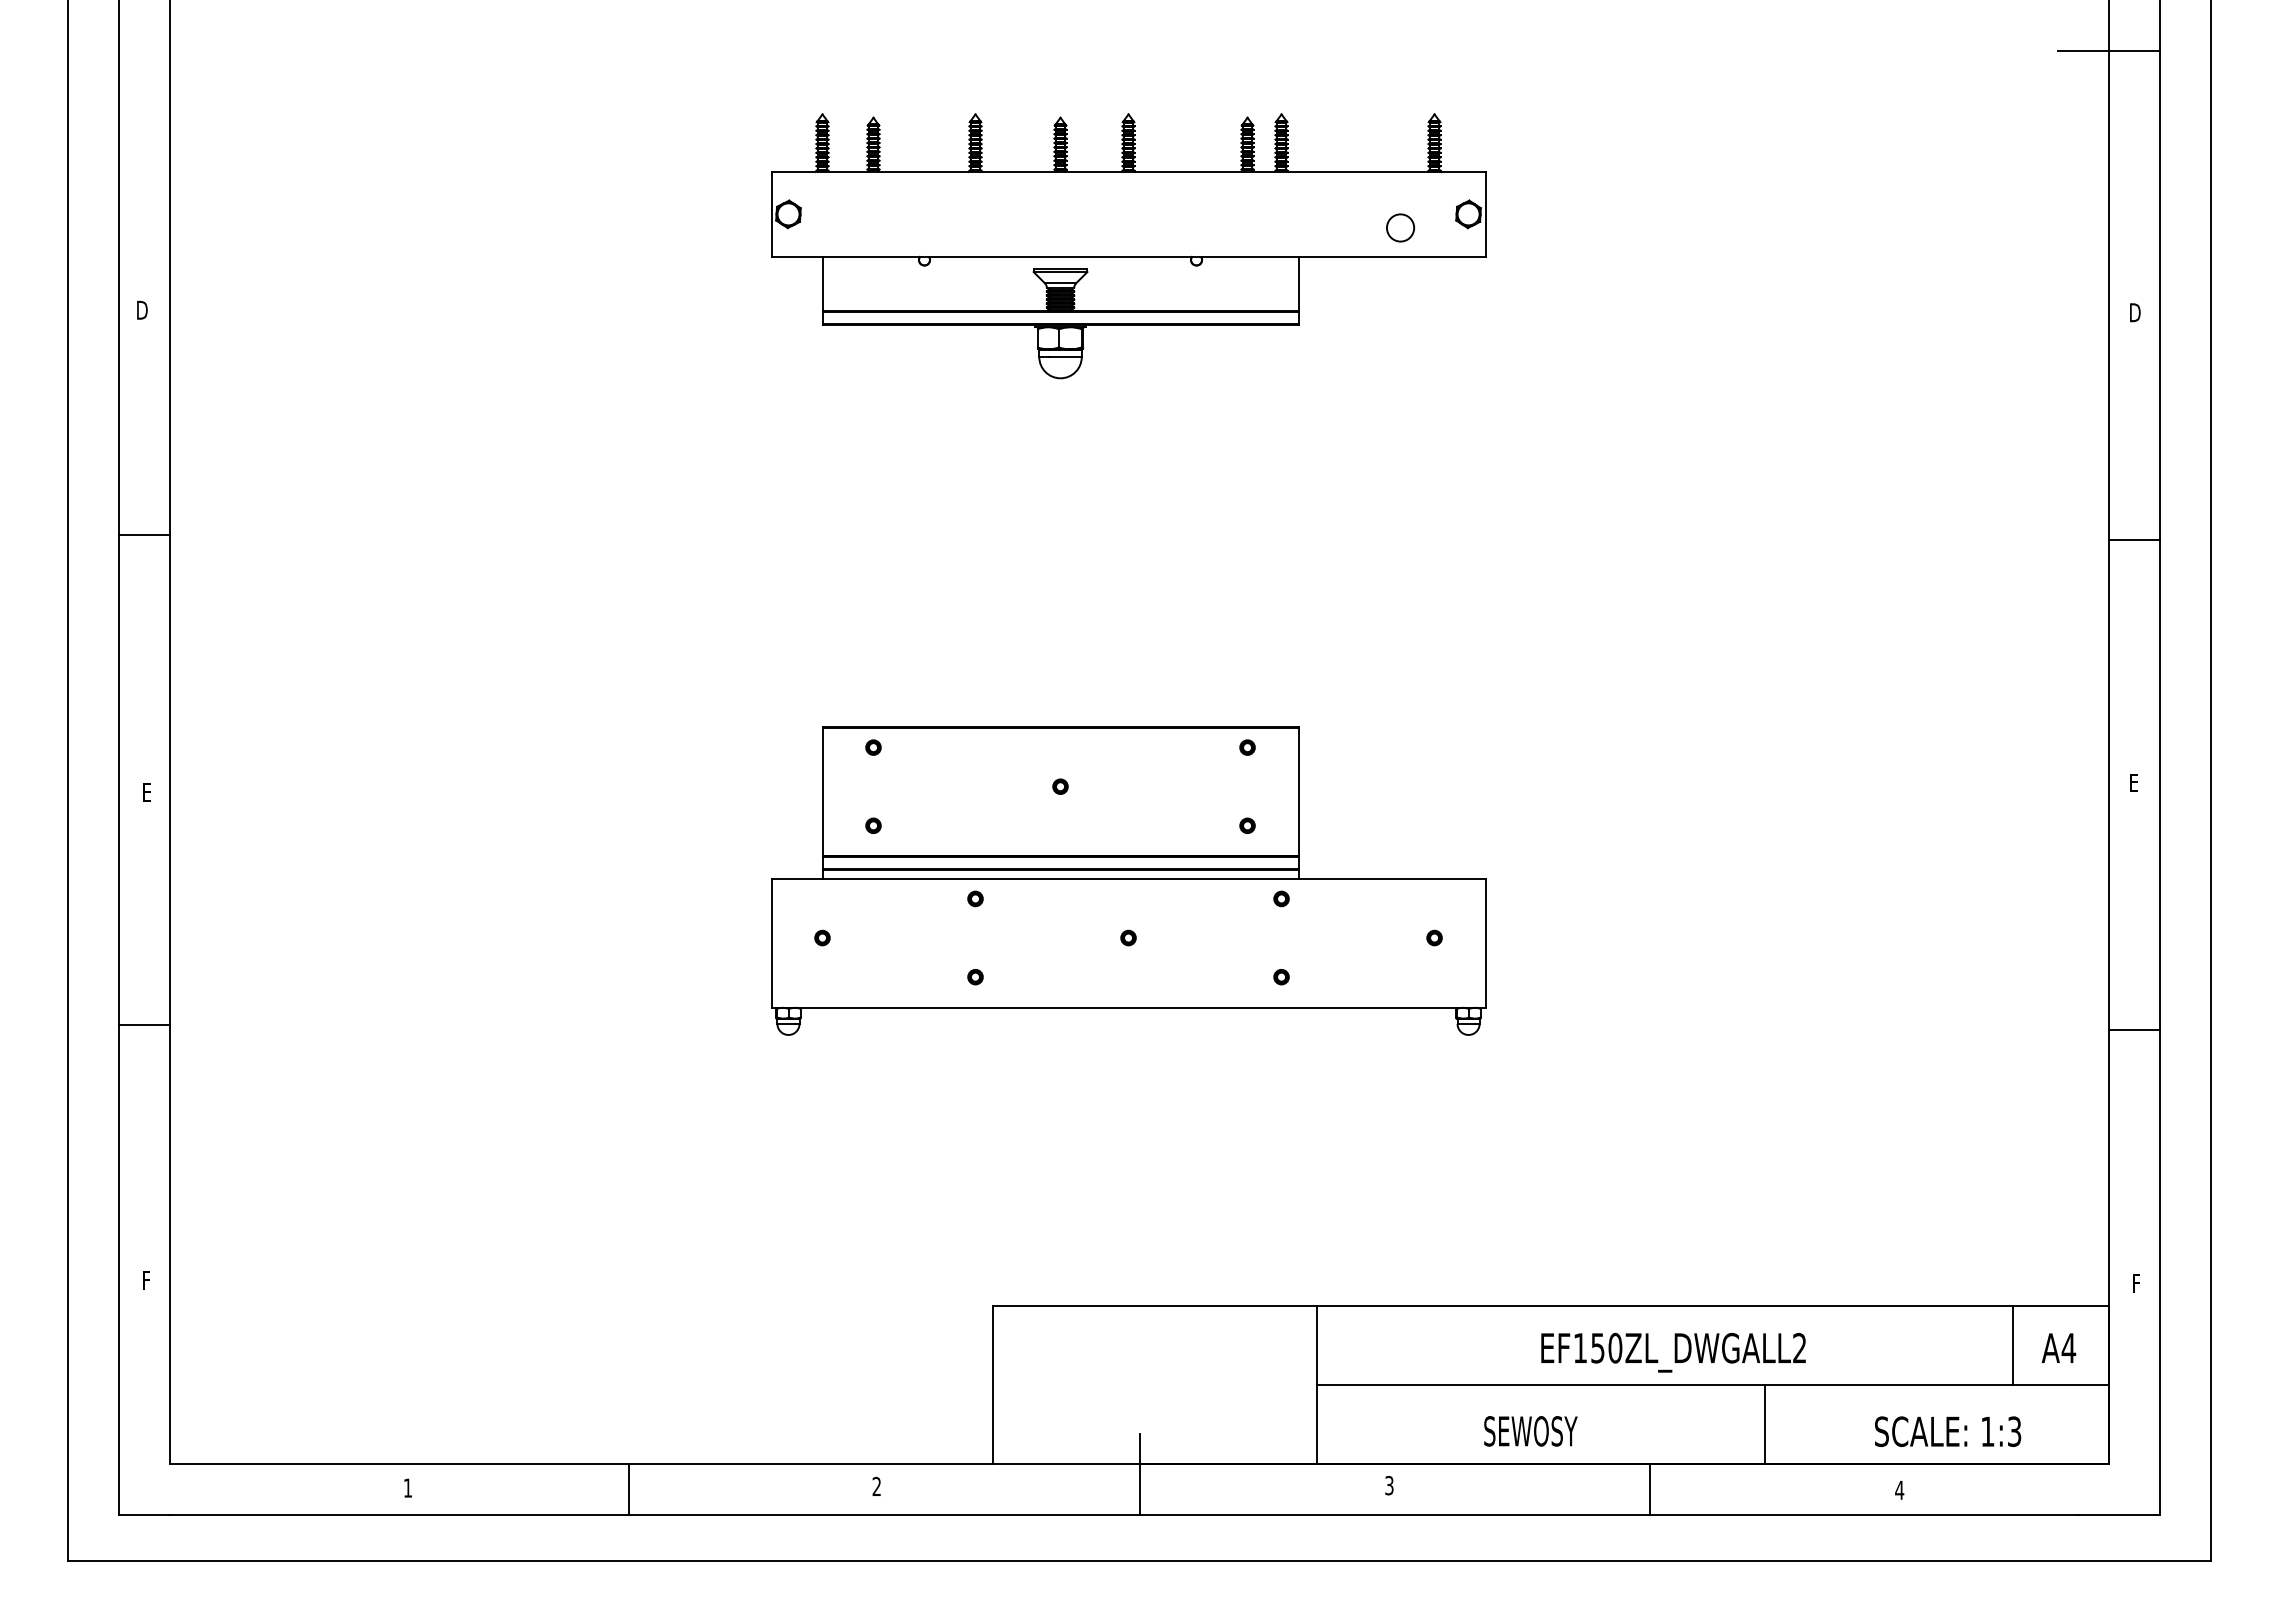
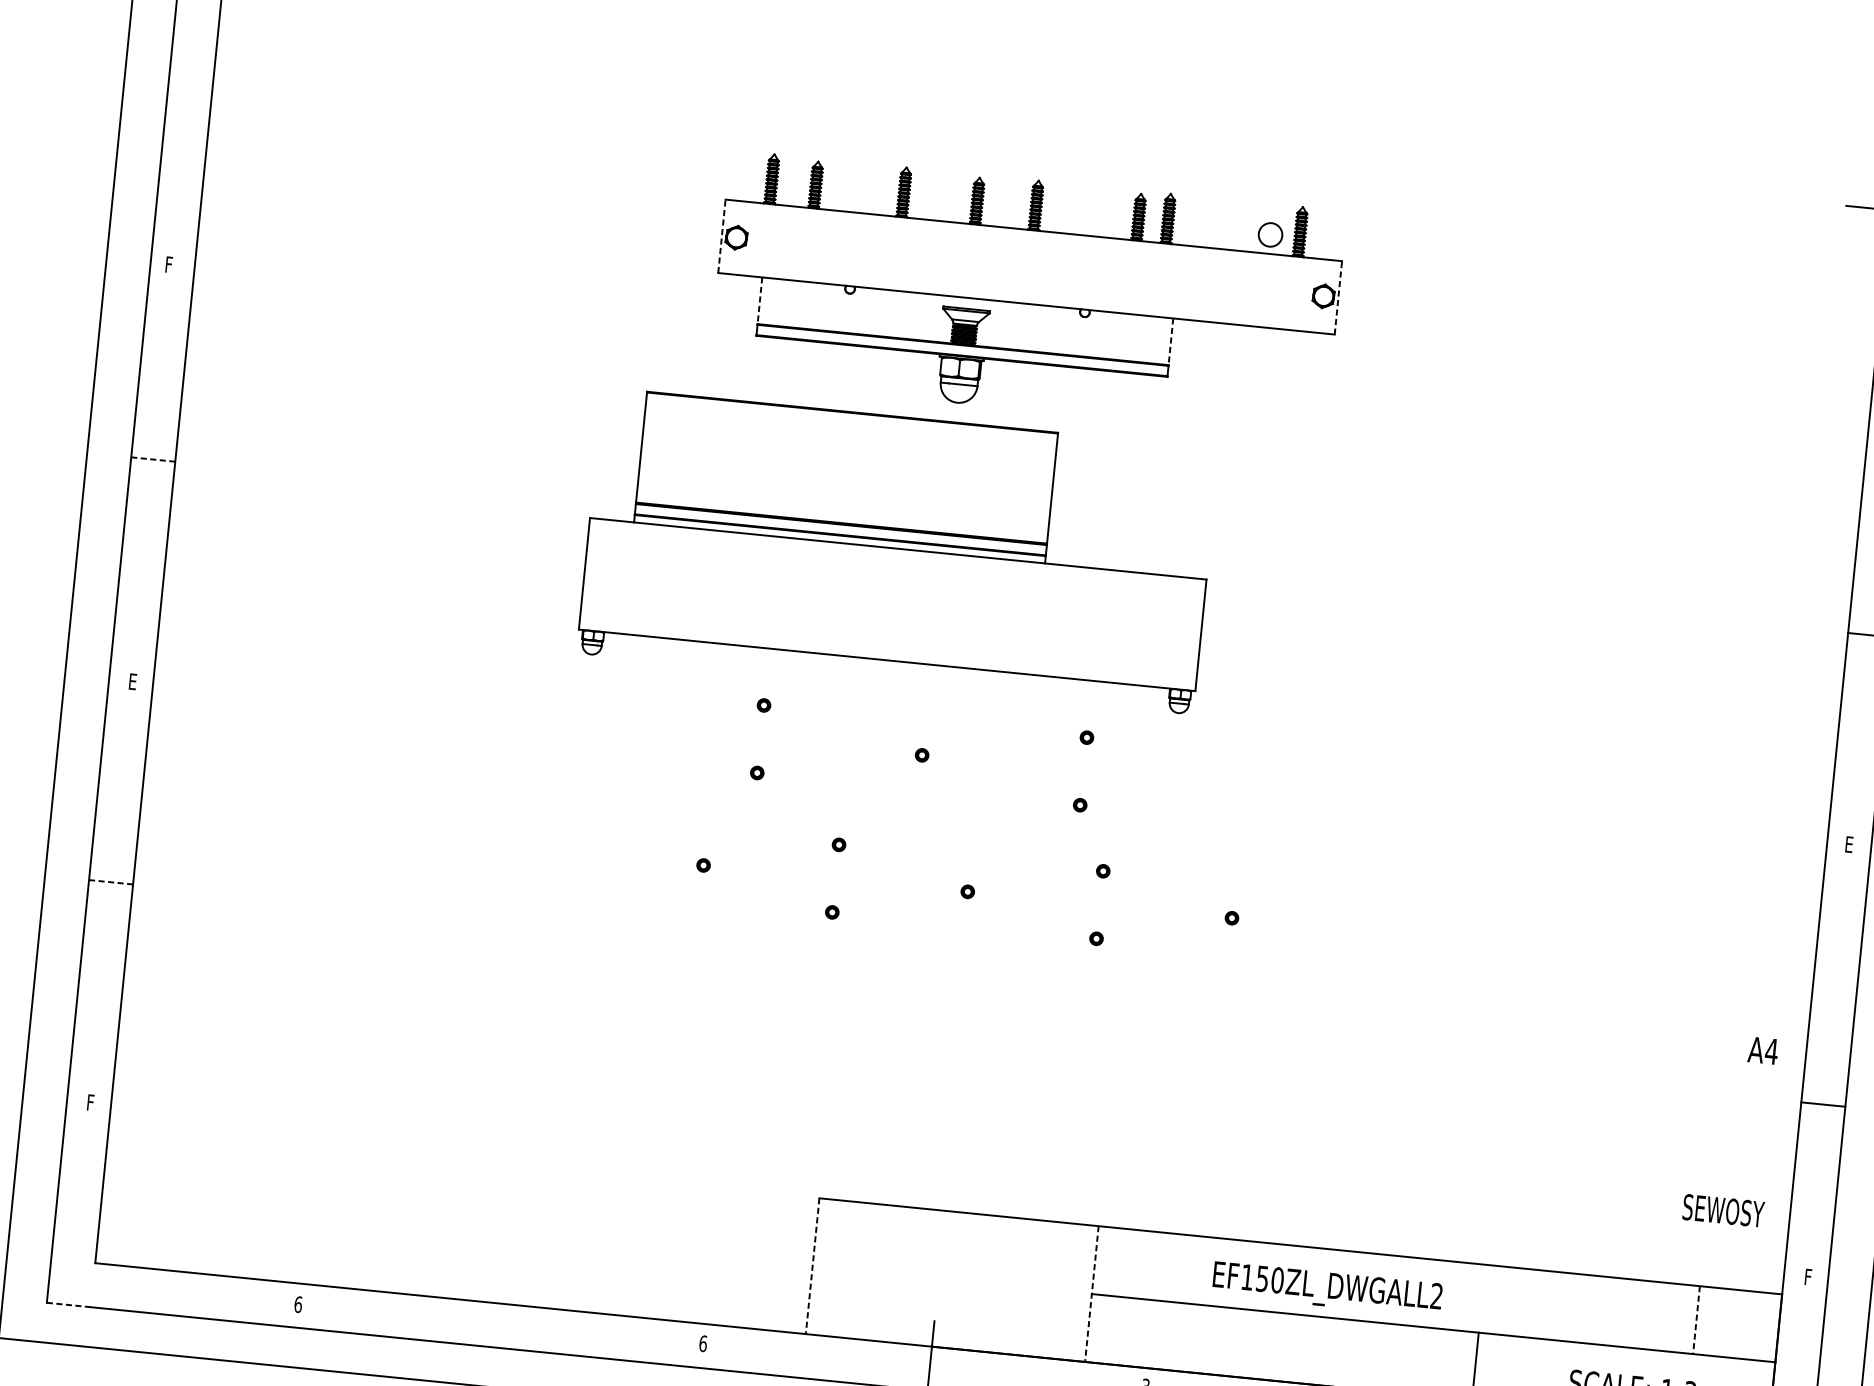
line: (771, 214) -> (721, 236), solid -> dashed
line: (1485, 214) -> (1338, 297), solid -> dashed
circle: (1400, 227) -> (1270, 234), moved
line: (822, 284) -> (759, 301), solid -> dashed
line: (1298, 284) -> (1170, 342), solid -> dashed
text: (142, 309) -> (170, 264), D -> F
line: (144, 535) -> (152, 459), solid -> dashed
part: (1128, 880) -> (898, 550), moved
line: (144, 1025) -> (110, 882), solid -> dashed
line: (2133, 1030) -> (1822, 1104), moved
line: (2013, 1346) -> (1696, 1320), solid -> dashed
text: (2058, 1347) -> (1762, 1050), moved
text: (1673, 1352) -> (1327, 1289), moved
line: (993, 1385) -> (812, 1266), solid -> dashed
line: (1316, 1385) -> (1091, 1294), solid -> dashed
text: (1530, 1431) -> (1723, 1210), moved
text: (876, 1486) -> (702, 1343), 2 -> 6
text: (407, 1487) -> (297, 1304), 1 -> 6
line: (629, 1488) -> (489, 1324), removed
line: (144, 1514) -> (68, 1304), solid -> dashed

